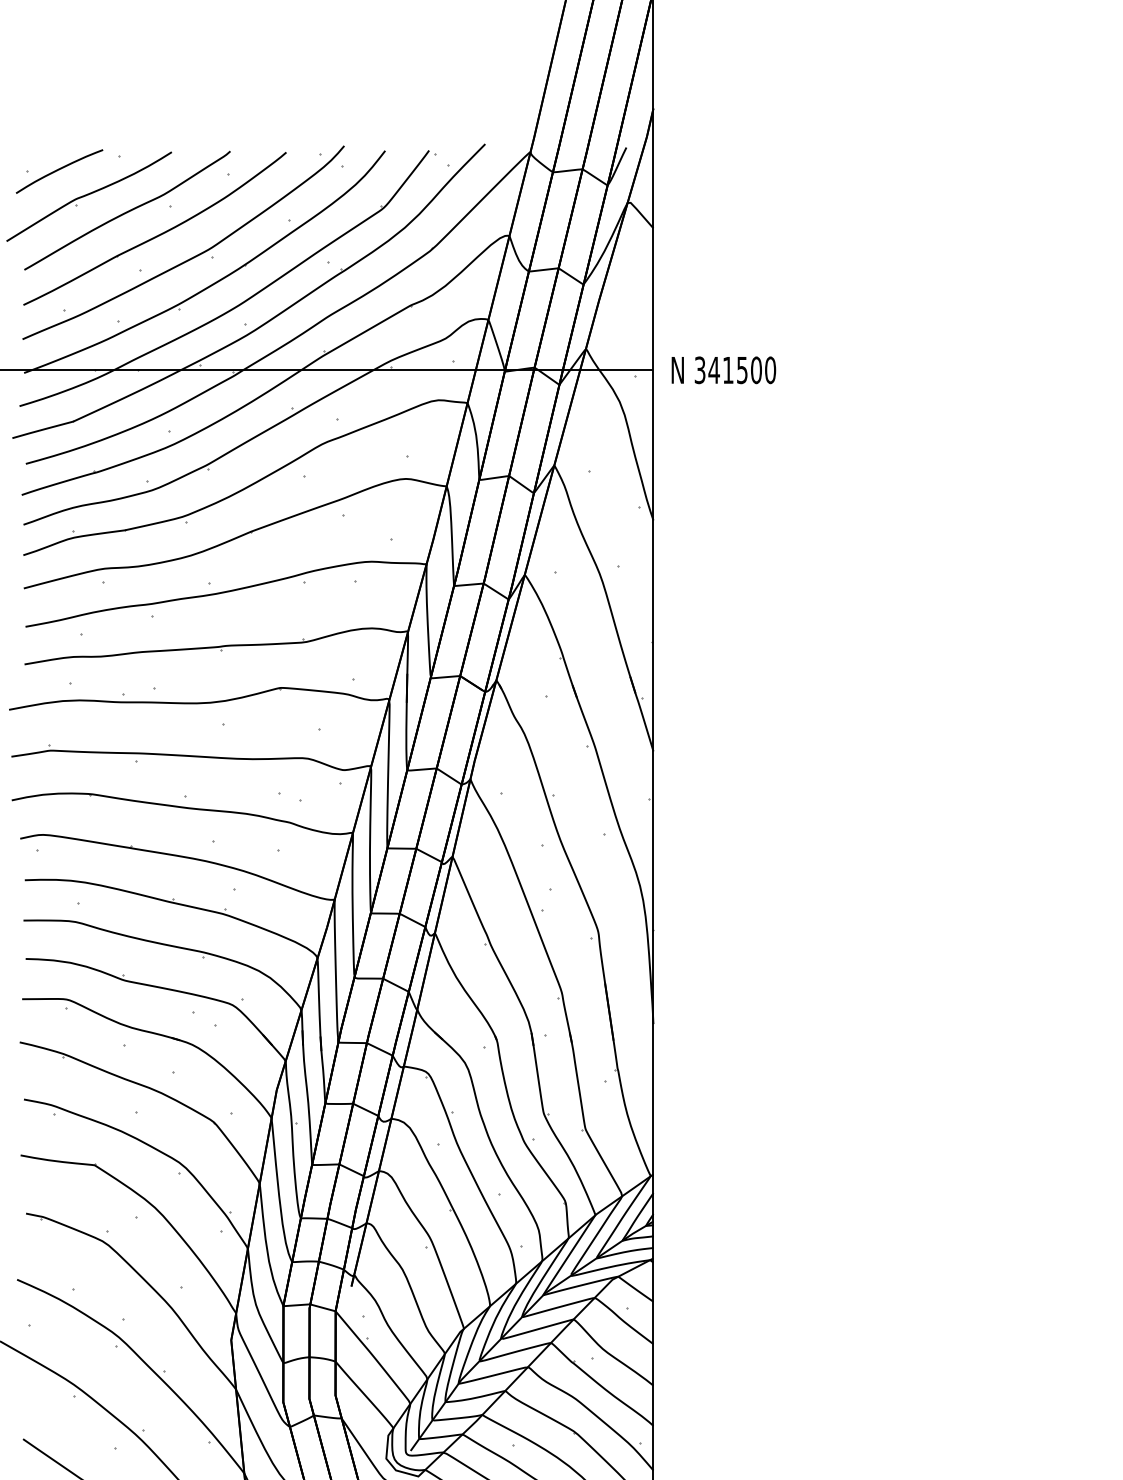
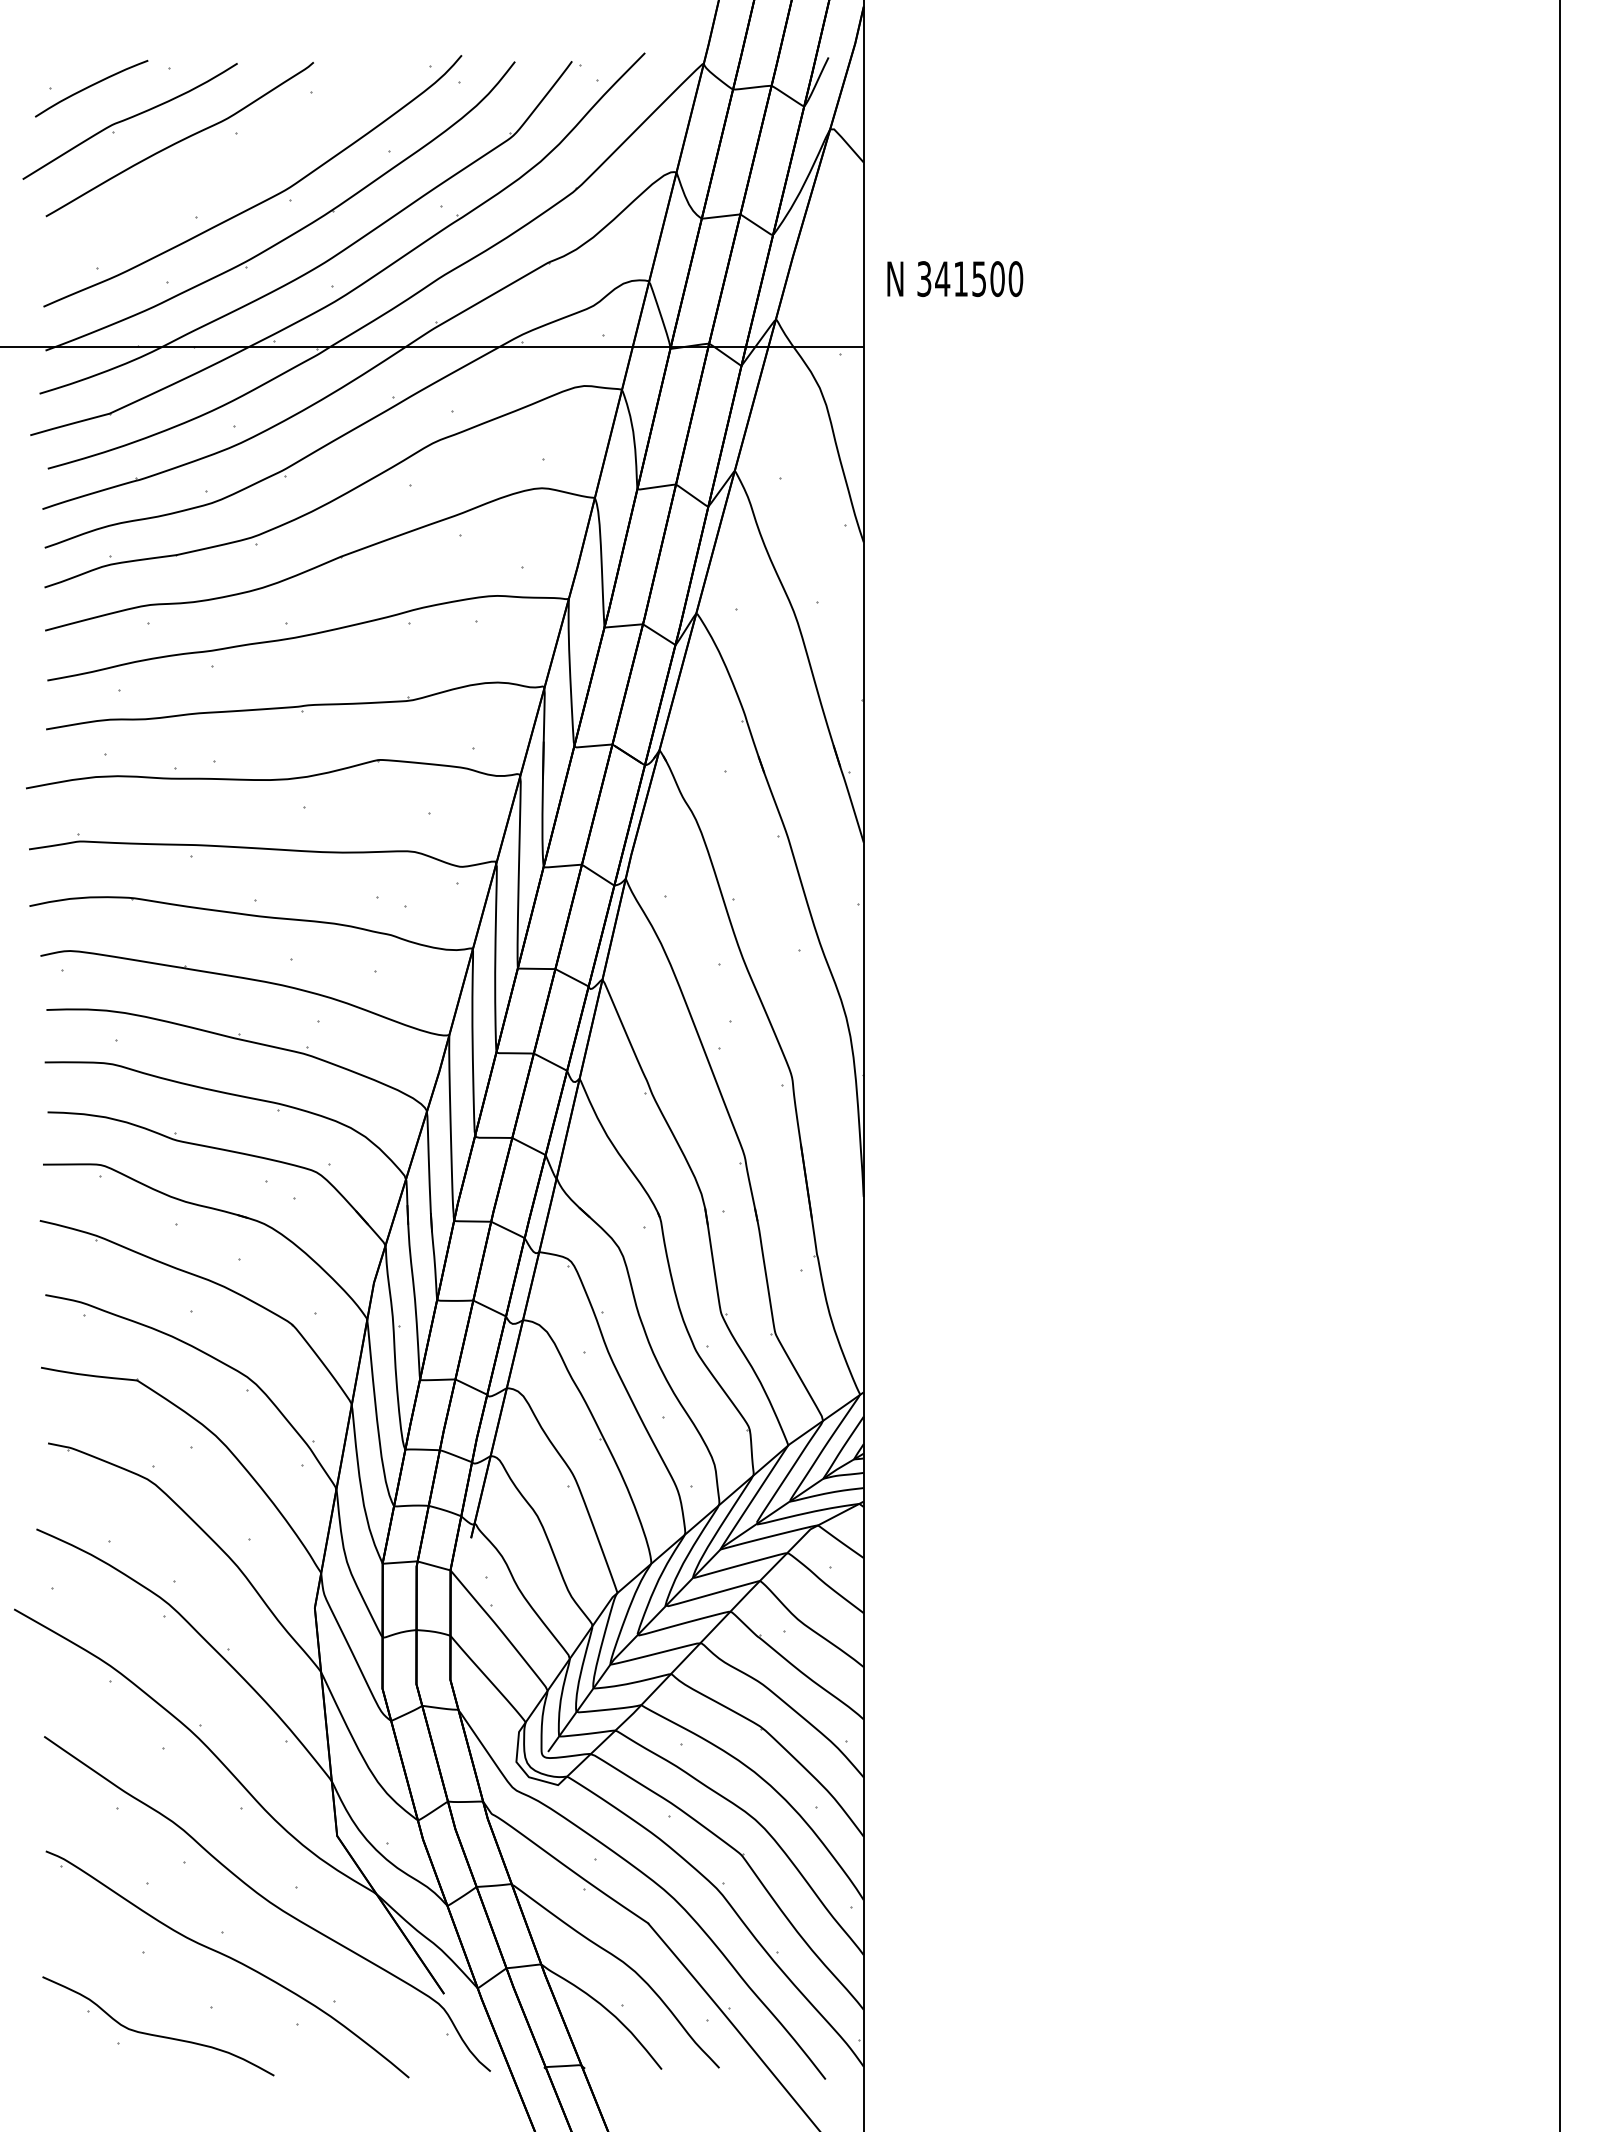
part: (158, 234) -> (220, 170), removed
text: (724, 370) -> (955, 279), moved

